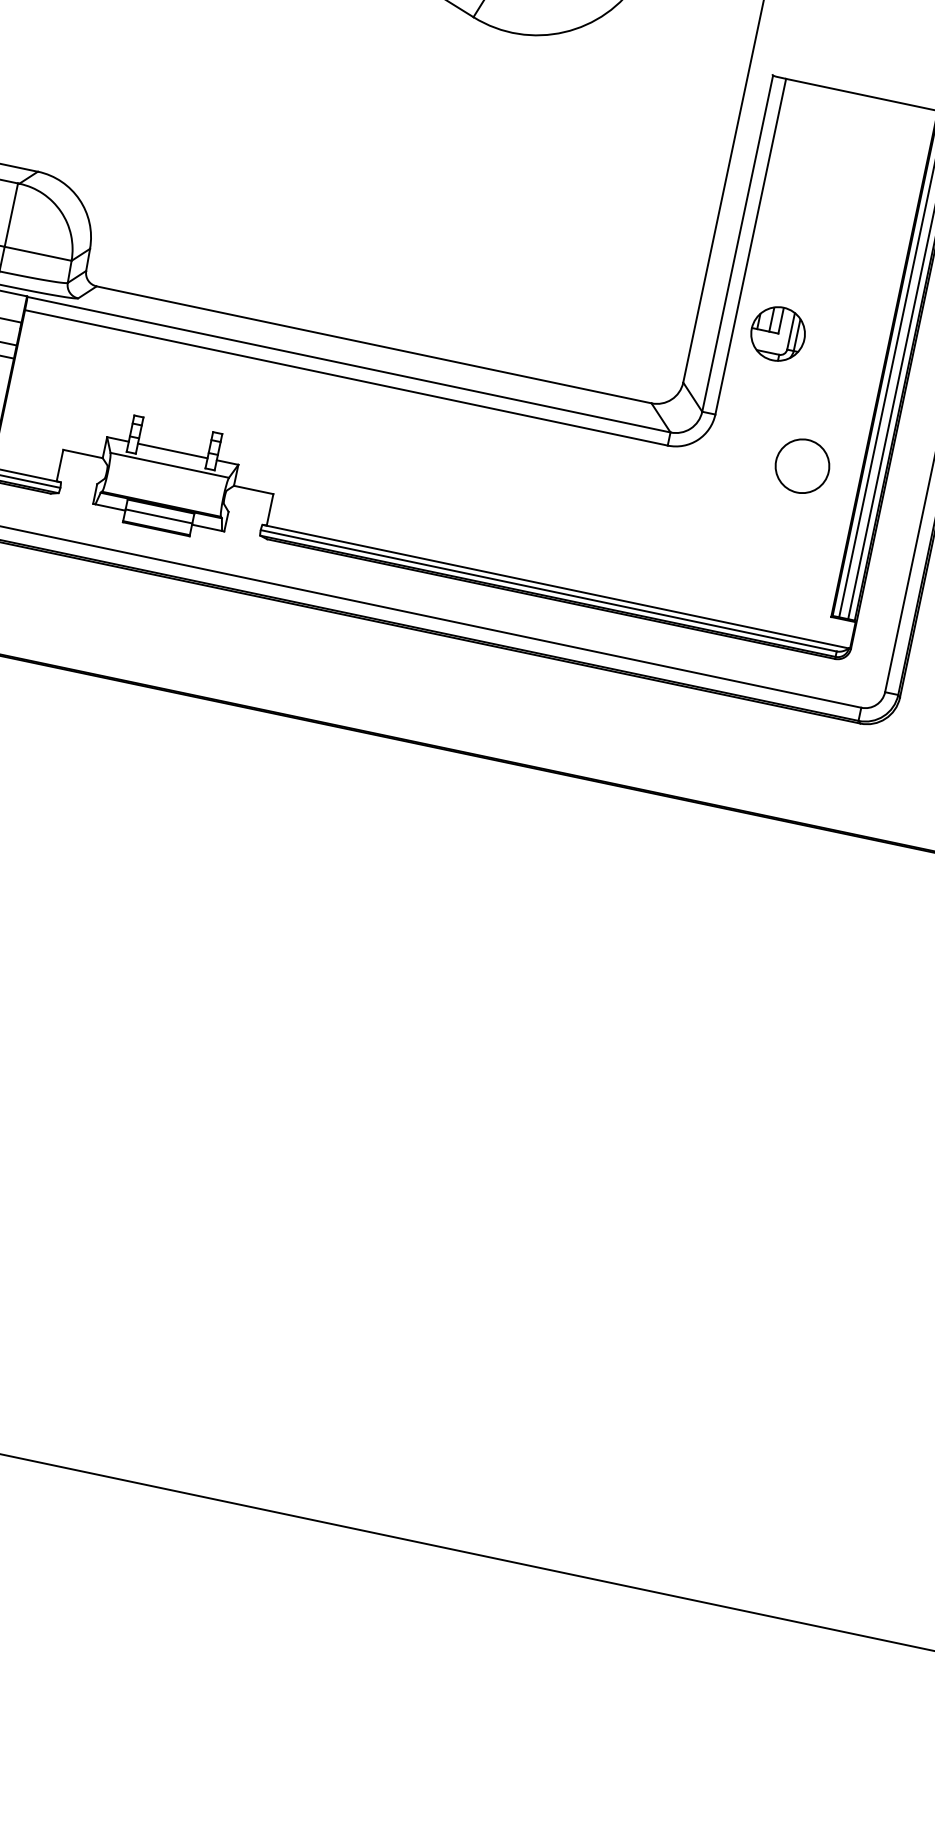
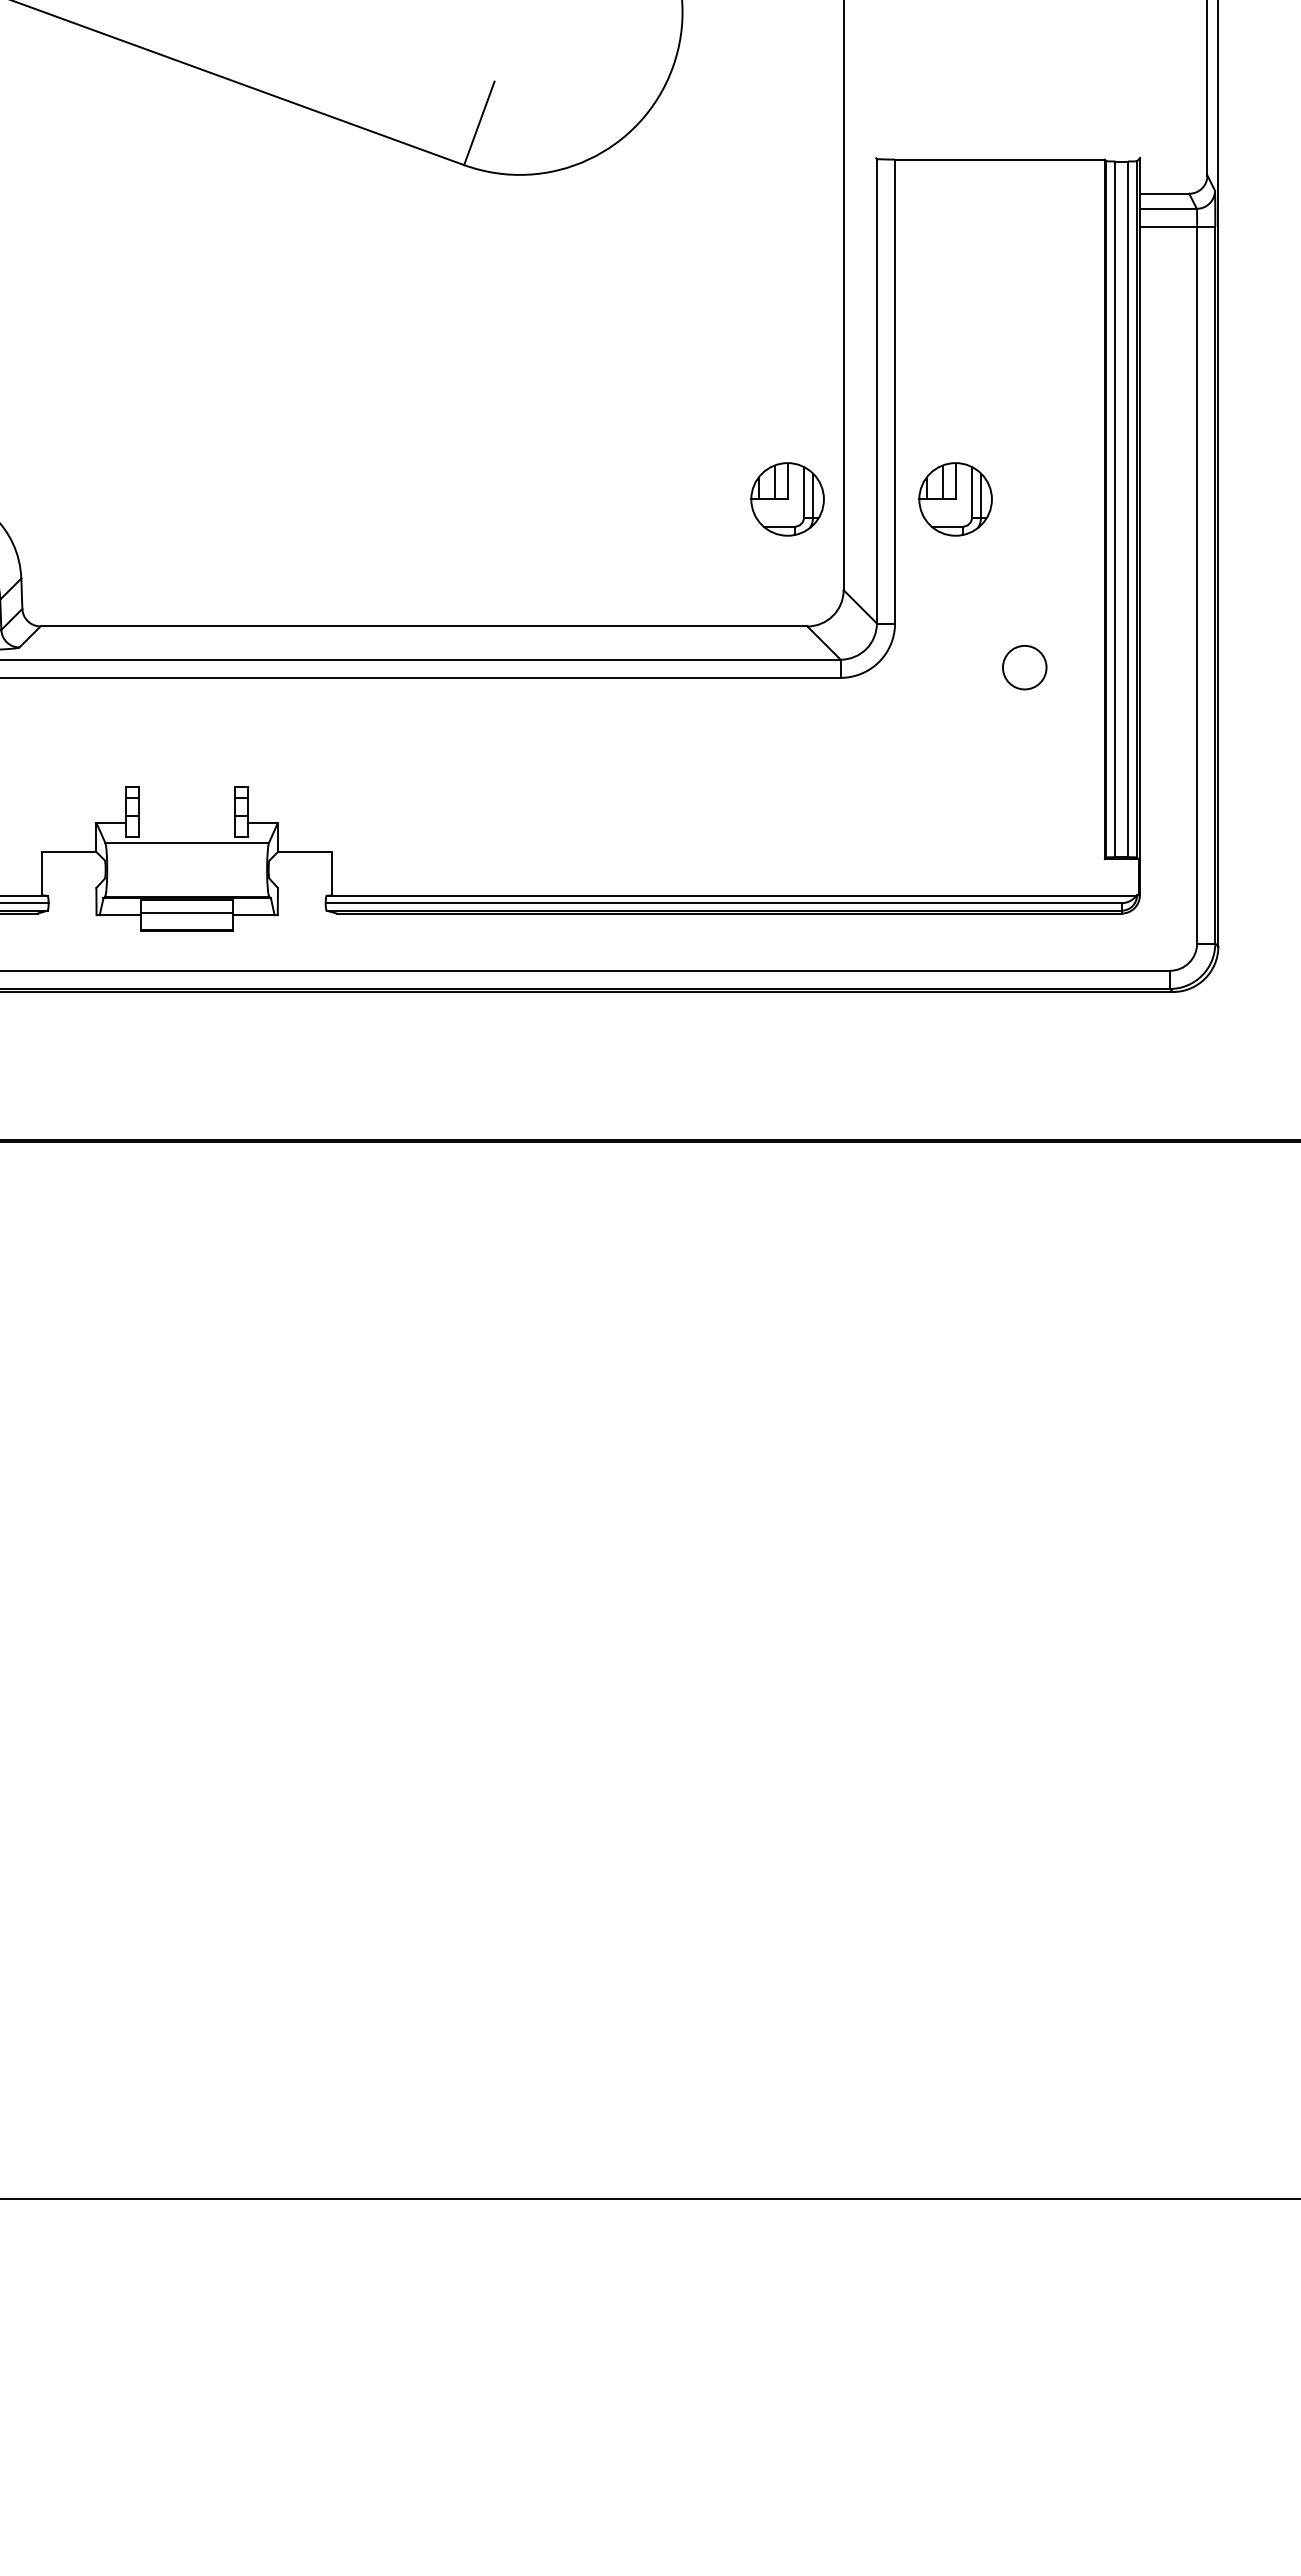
part: (656, 308) -> (787, 499), added
line: (172, 451) -> (187, 823), removed
circle: (802, 466) -> (1024, 667), size x0.6

